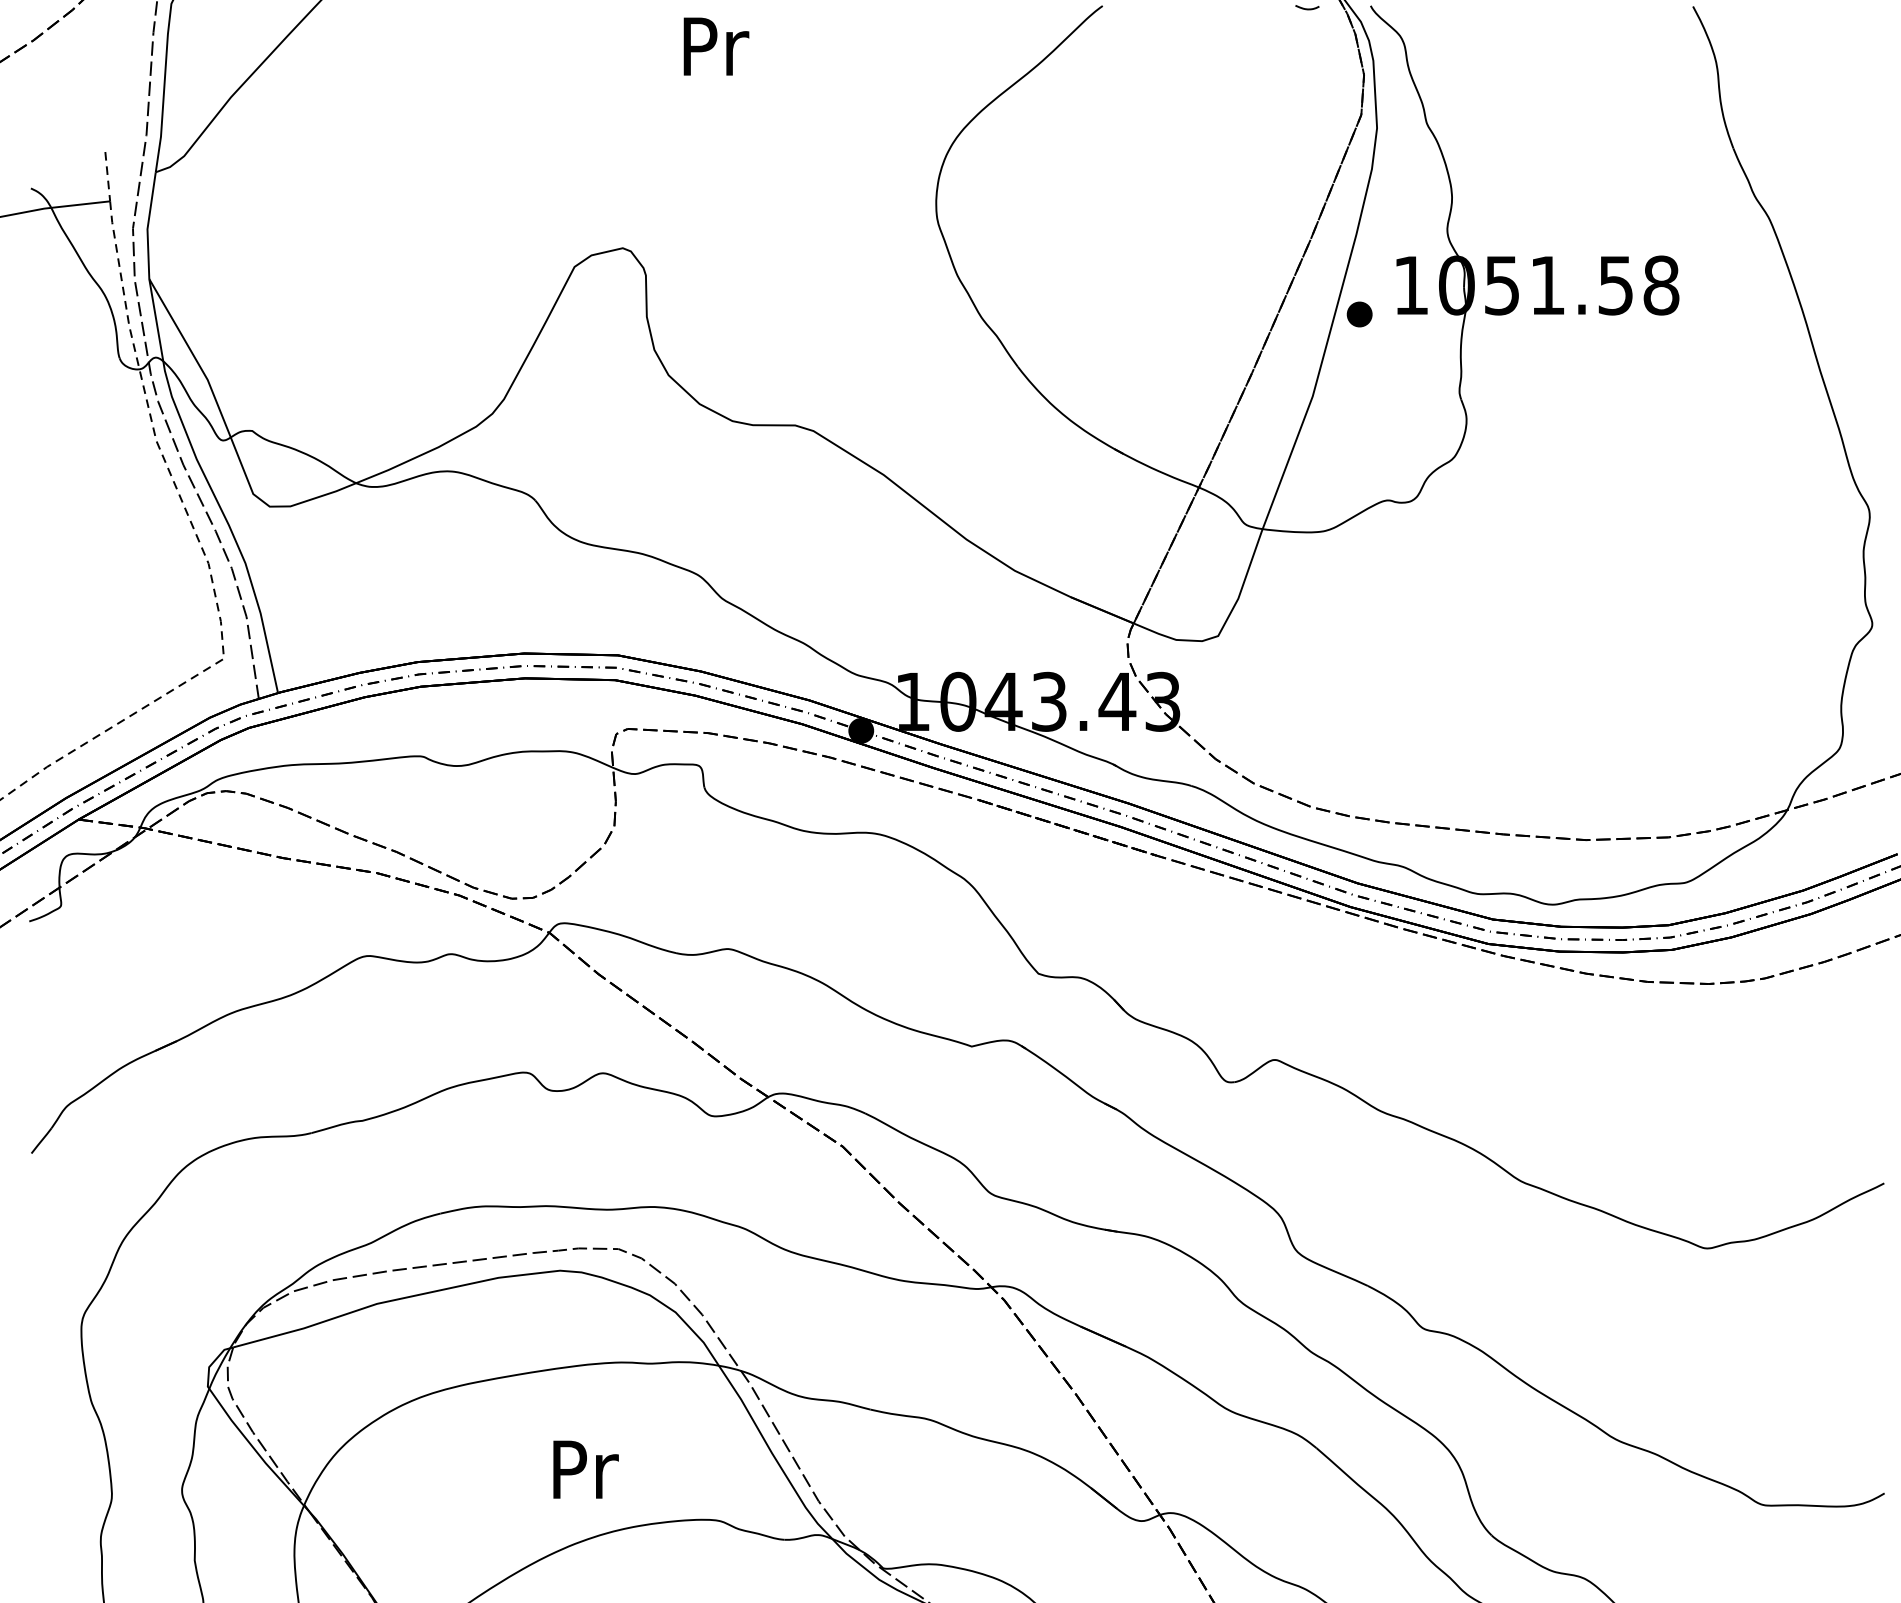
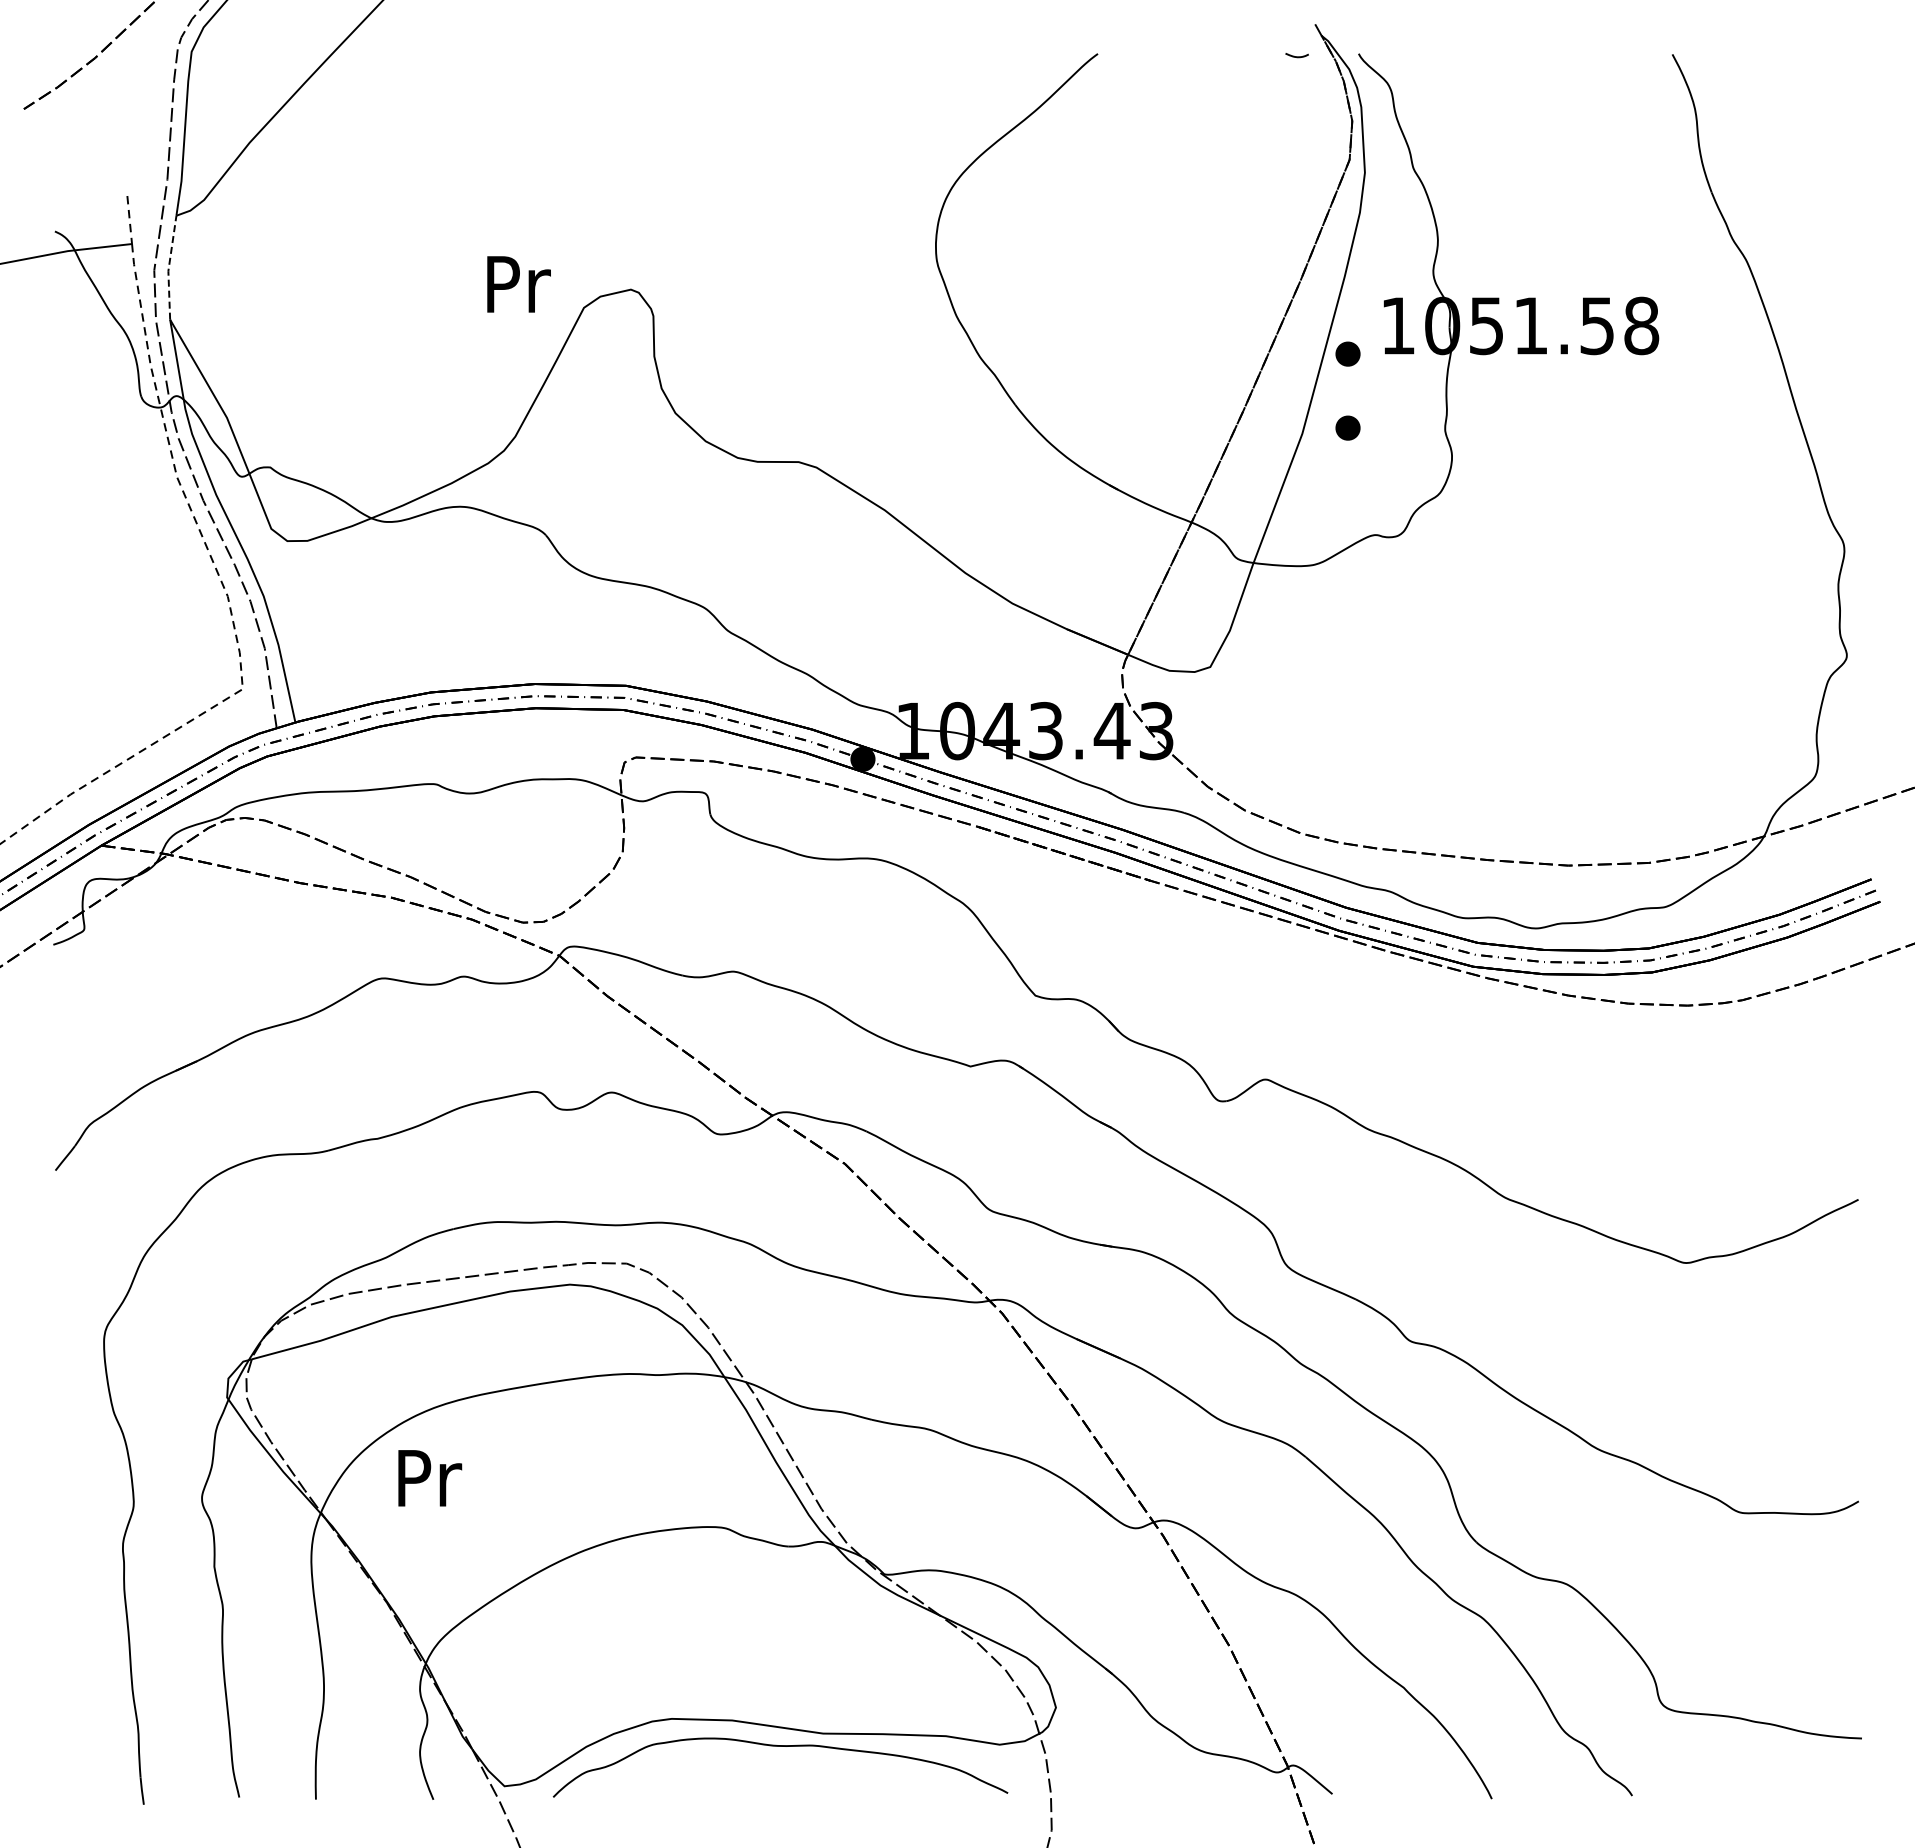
text: (715, 46) -> (518, 284), moved
line: (147, 225) -> (168, 267), solid -> dashed
part: (1359, 389) -> (1347, 427), added
text: (586, 1469) -> (430, 1478), moved

